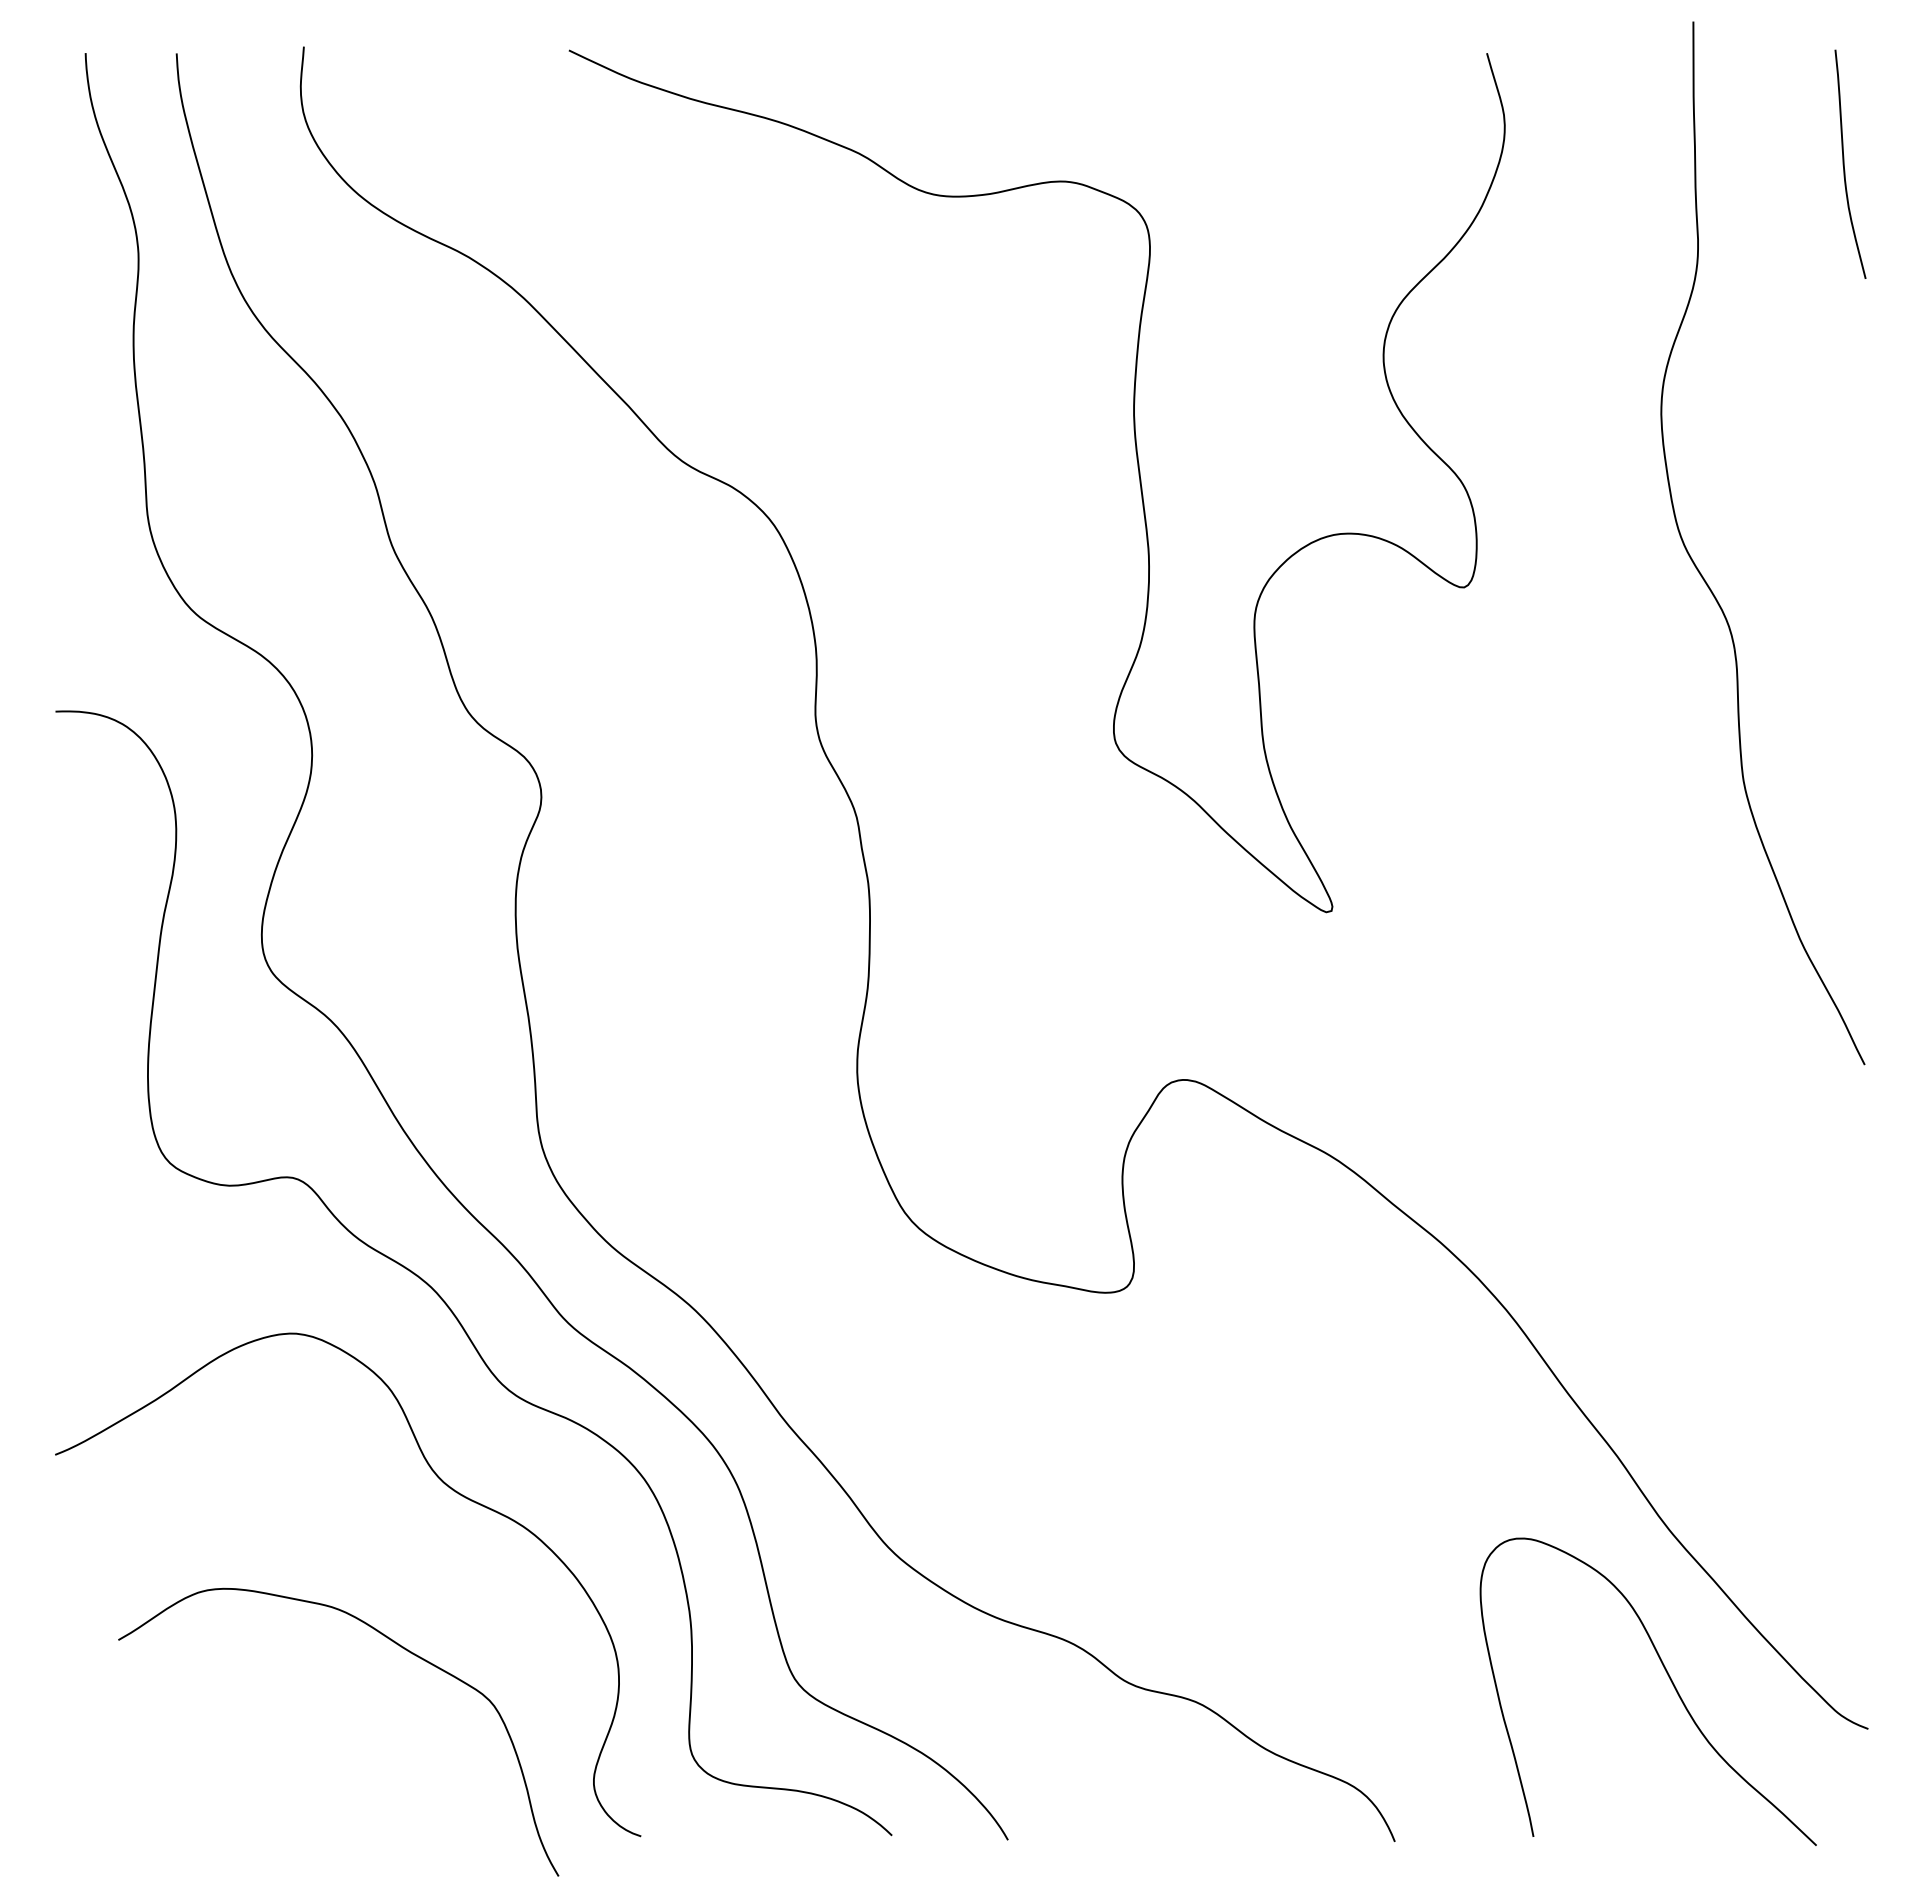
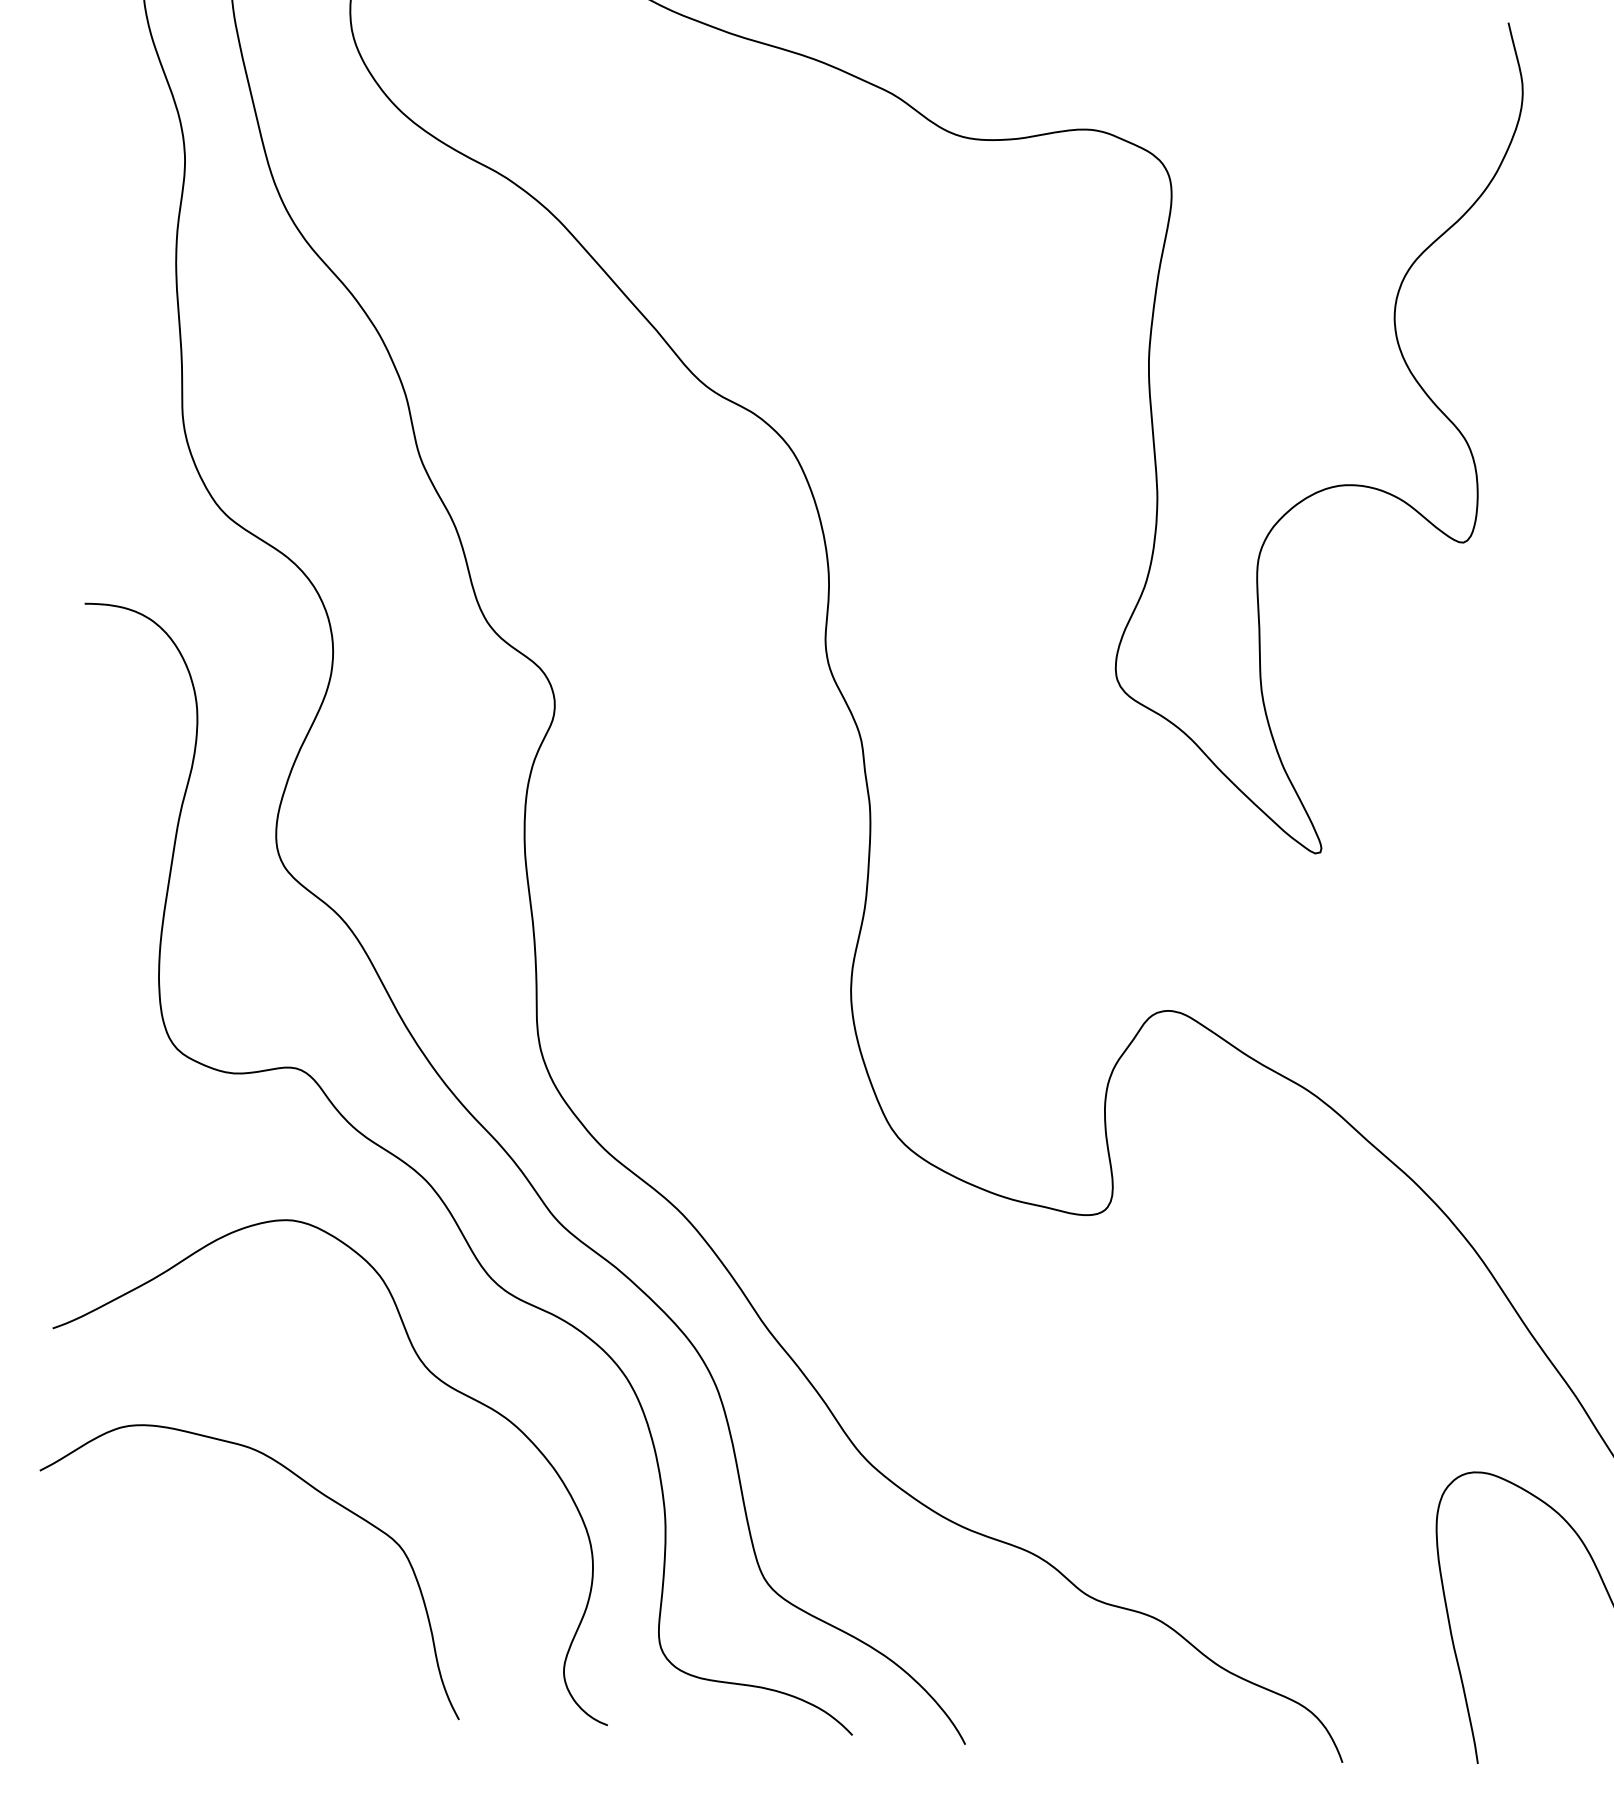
curve: (394, 1643) -> (308, 1485), moved

